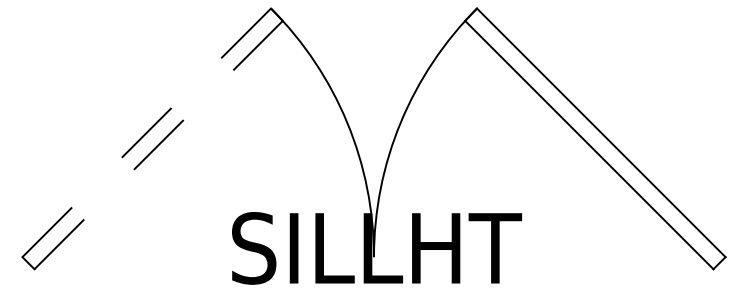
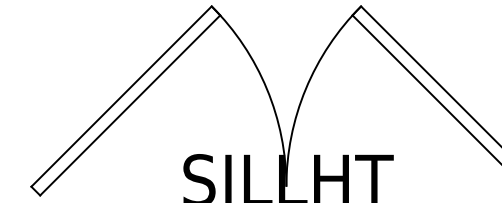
line: (146, 132) -> (121, 96), dashed -> solid
line: (158, 145) -> (130, 105), dashed -> solid

